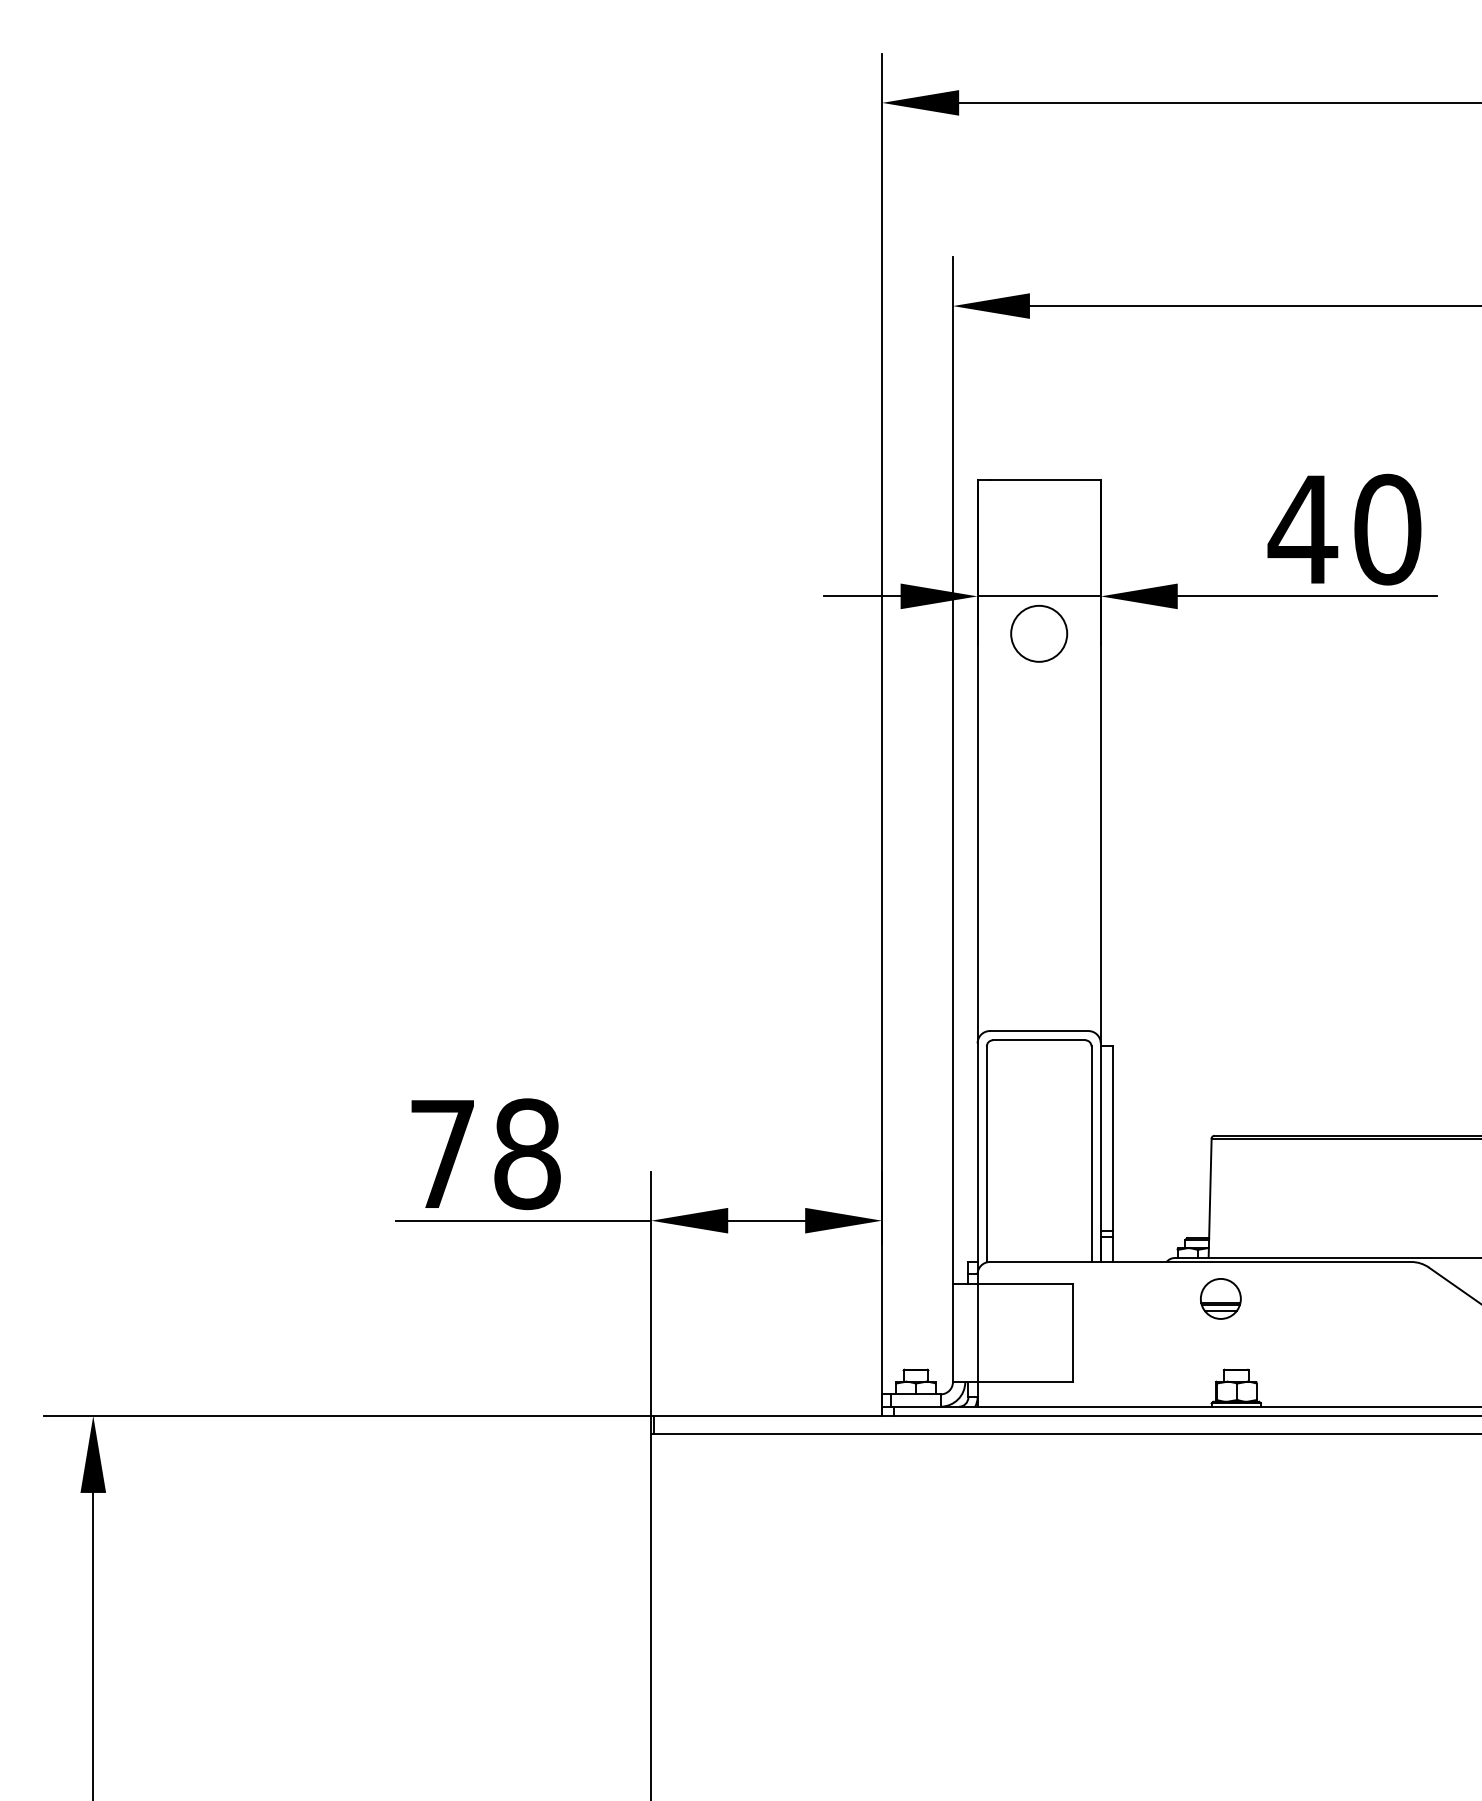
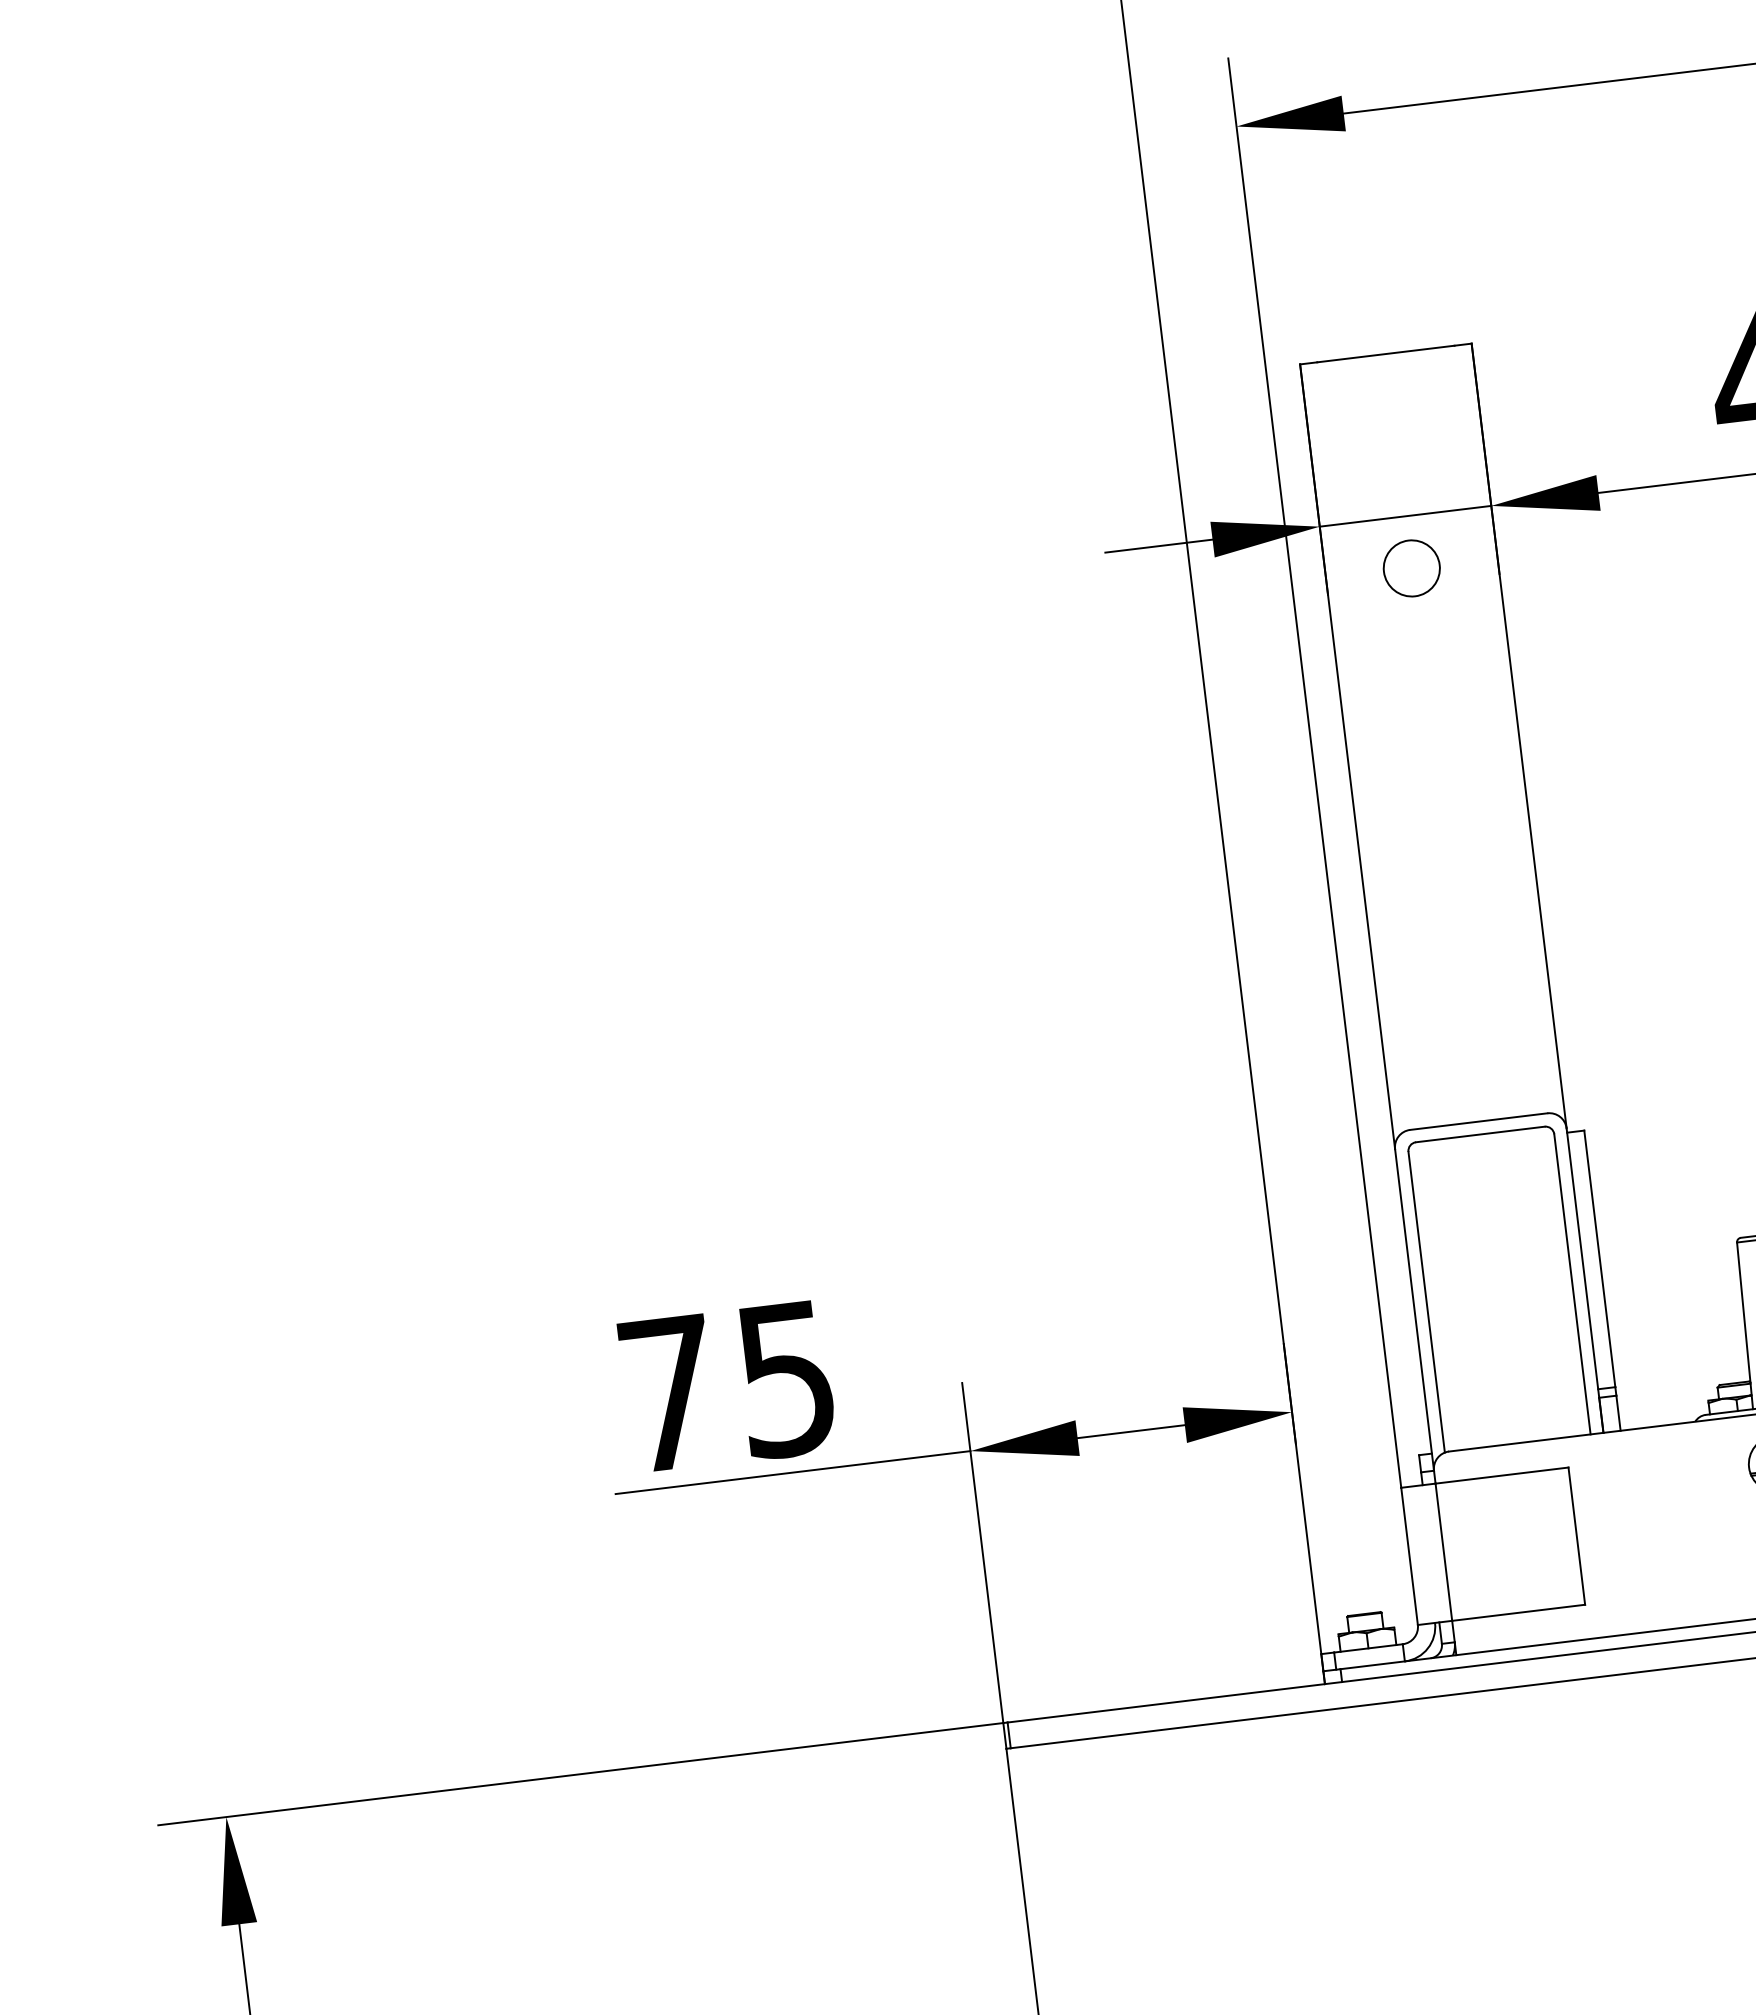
circle: (1039, 633) -> (1412, 567), size x0.71
text: (527, 1154) -> (786, 1379), 78 -> 75

